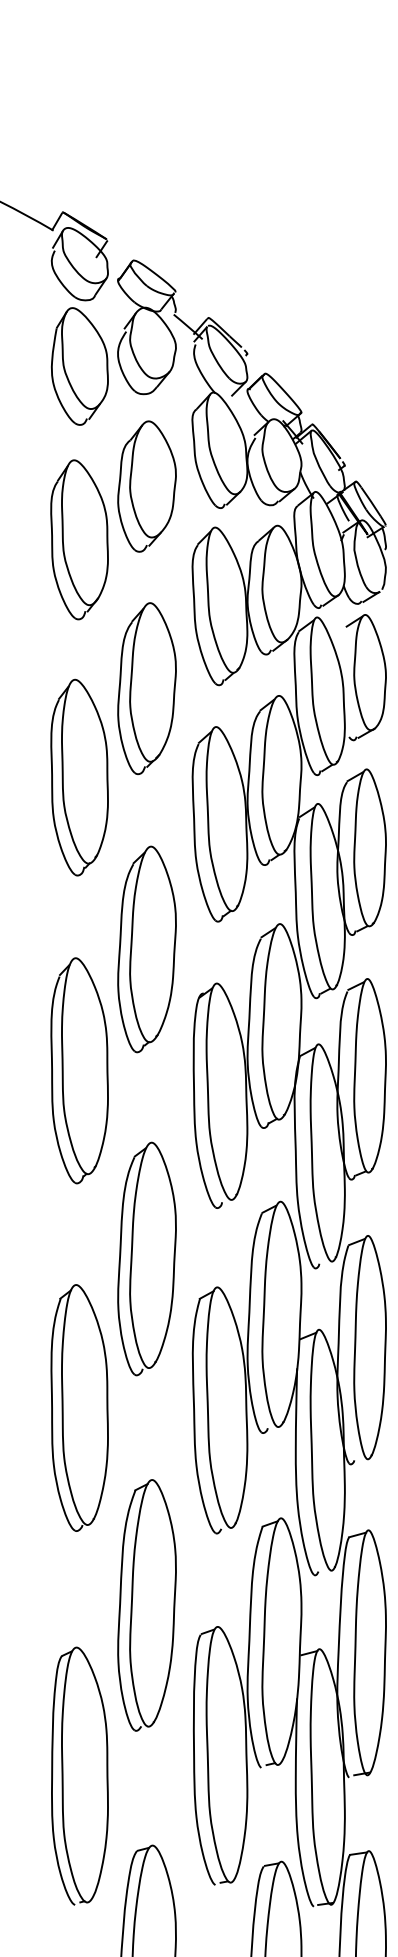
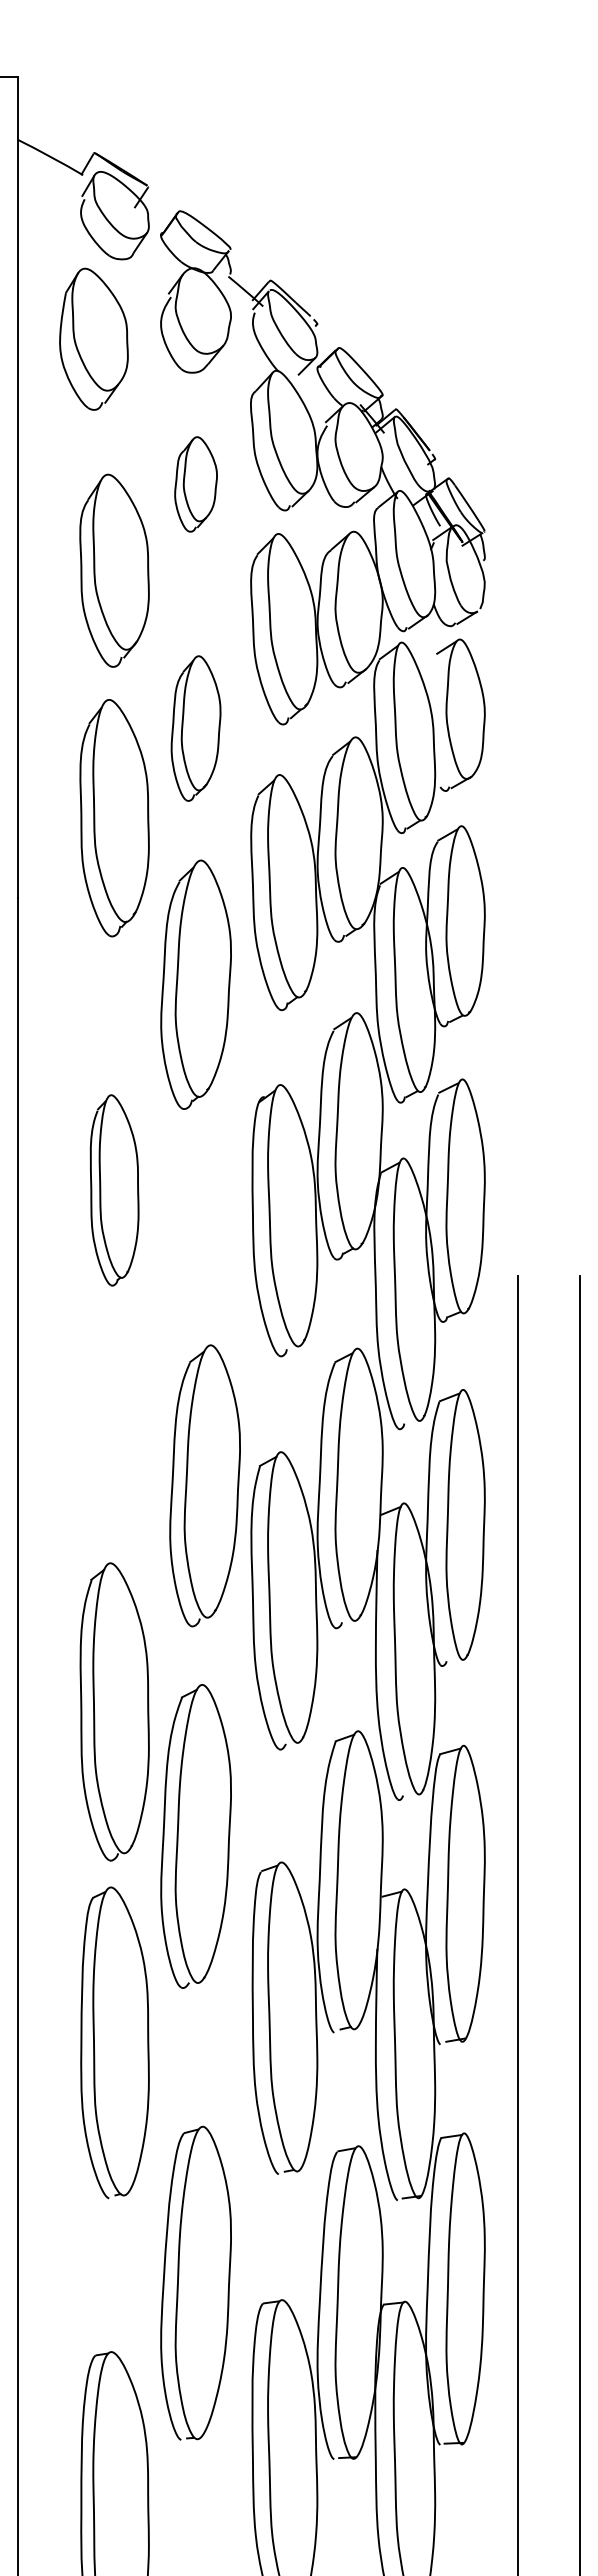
part: (79, 365) -> (93, 338), moved
part: (146, 486) -> (195, 484), size x0.6
part: (79, 539) -> (114, 570), moved
part: (146, 688) -> (195, 728), size x0.7
part: (79, 777) -> (114, 818), moved
part: (146, 949) -> (195, 984), moved
part: (79, 1070) -> (114, 1190), size x0.7
part: (146, 1258) -> (204, 1485), moved
part: (79, 1407) -> (114, 1711), moved

